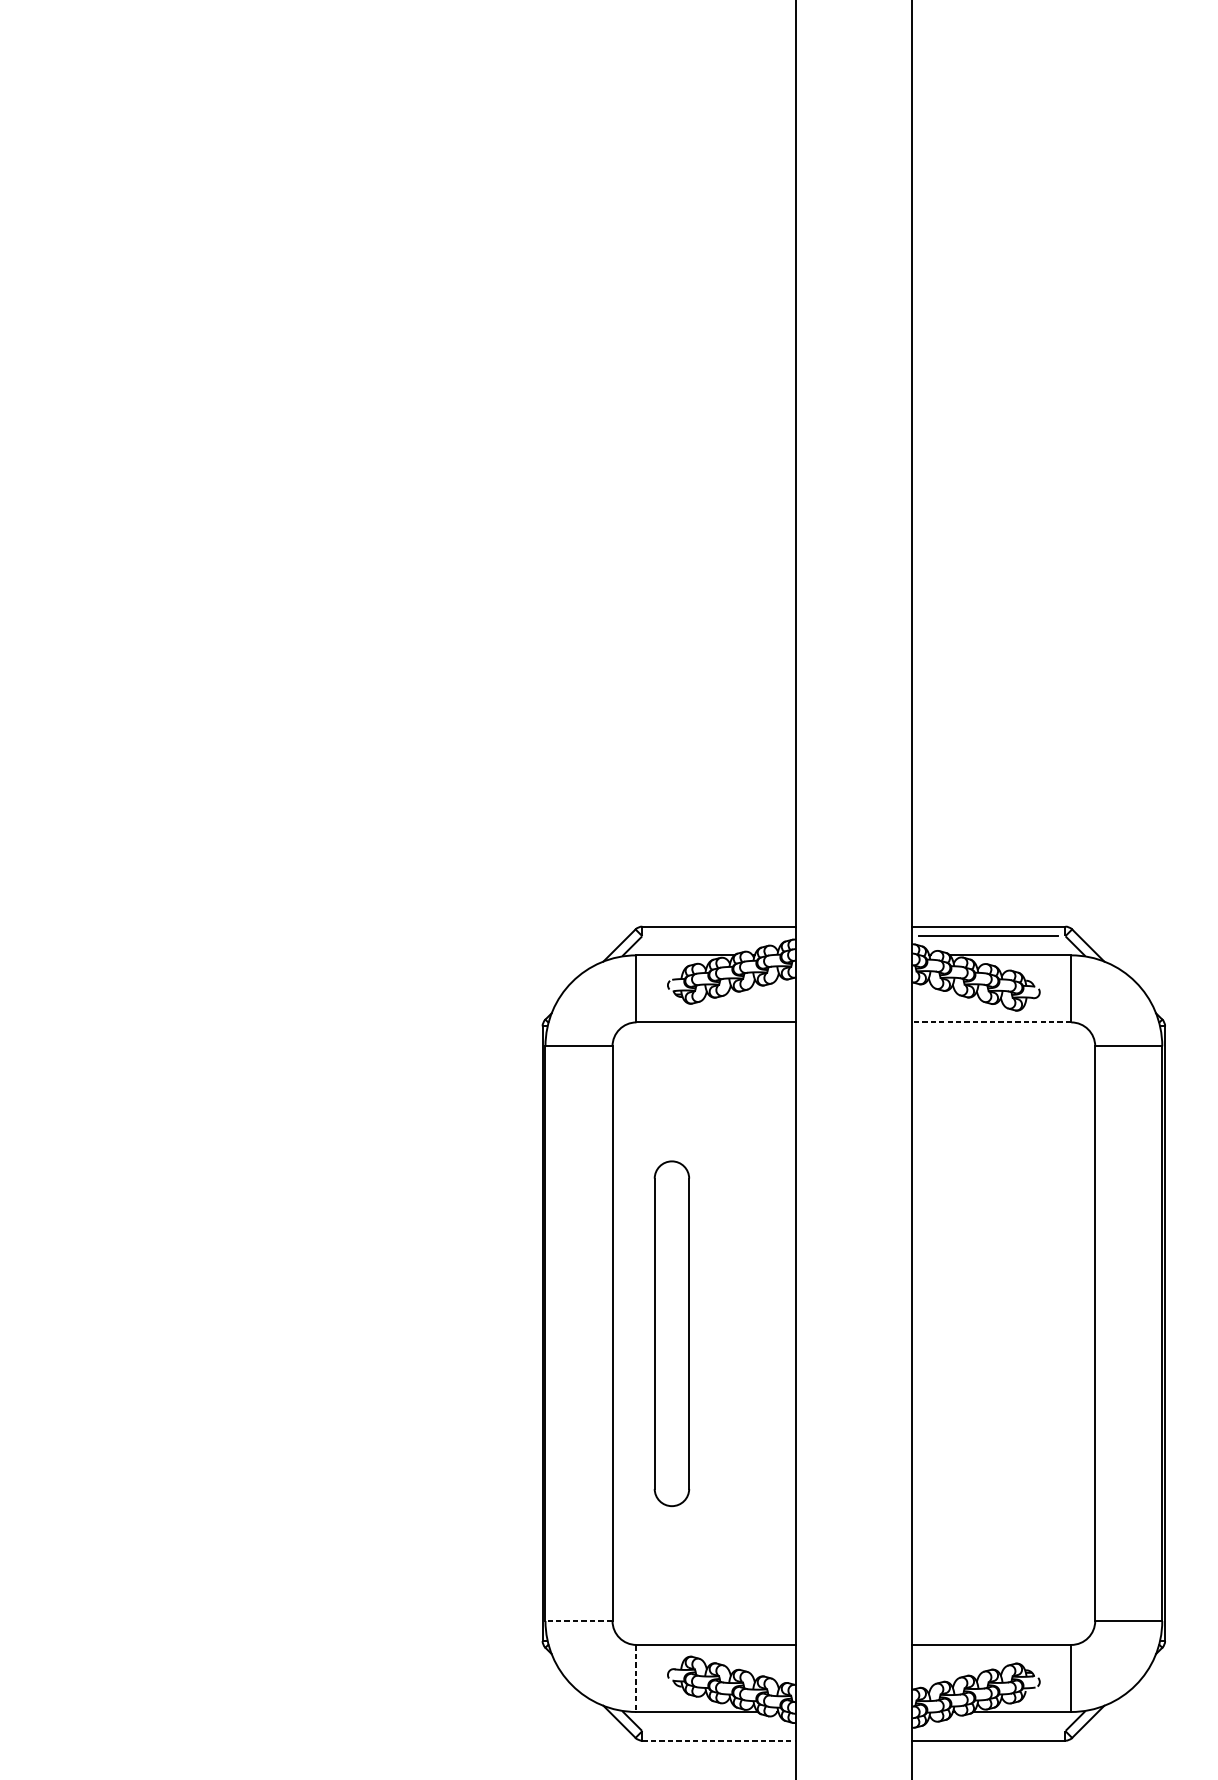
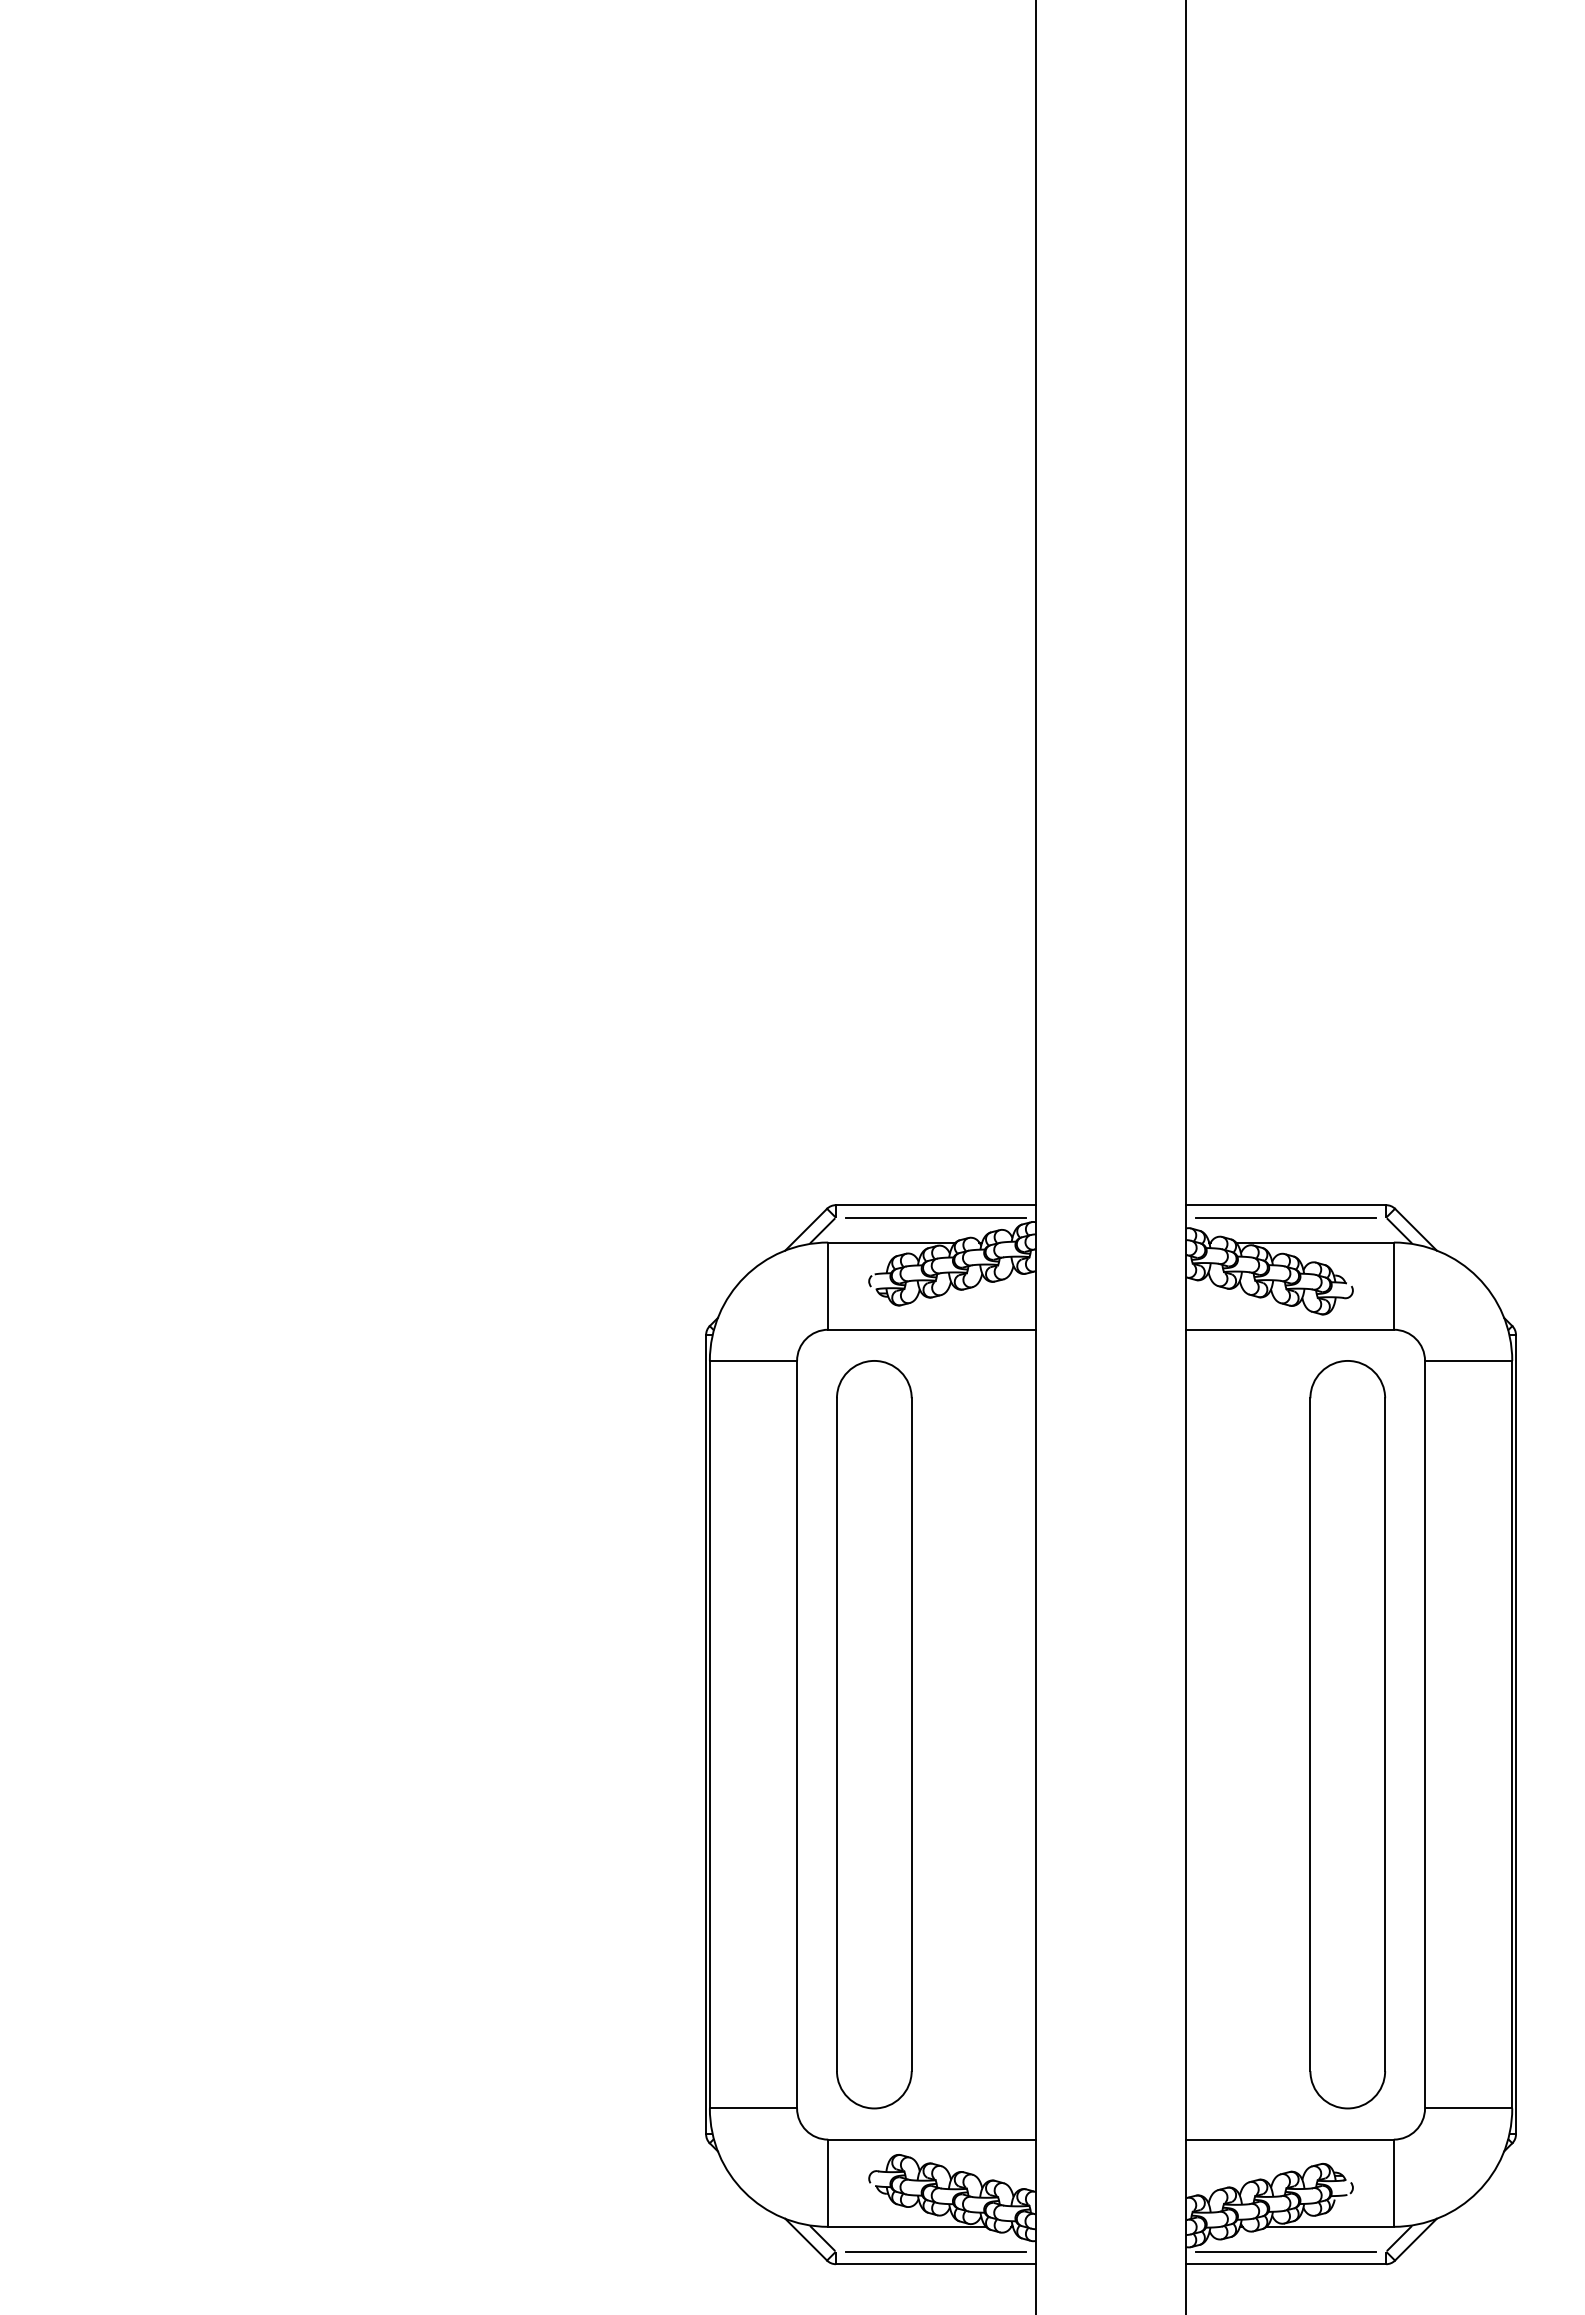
line: (718, 936) -> (935, 1217), added
line: (991, 1022) -> (1290, 1329), dashed -> solid
part: (672, 1333) -> (874, 1734), size x1.67
part: (1035, 1333) -> (1347, 1734), added
line: (579, 1621) -> (753, 2108), dashed -> solid
line: (636, 1678) -> (828, 2183), dashed -> solid
line: (718, 1730) -> (935, 2251), added
line: (988, 1730) -> (1286, 2251), added
line: (719, 1740) -> (936, 2264), dashed -> solid

